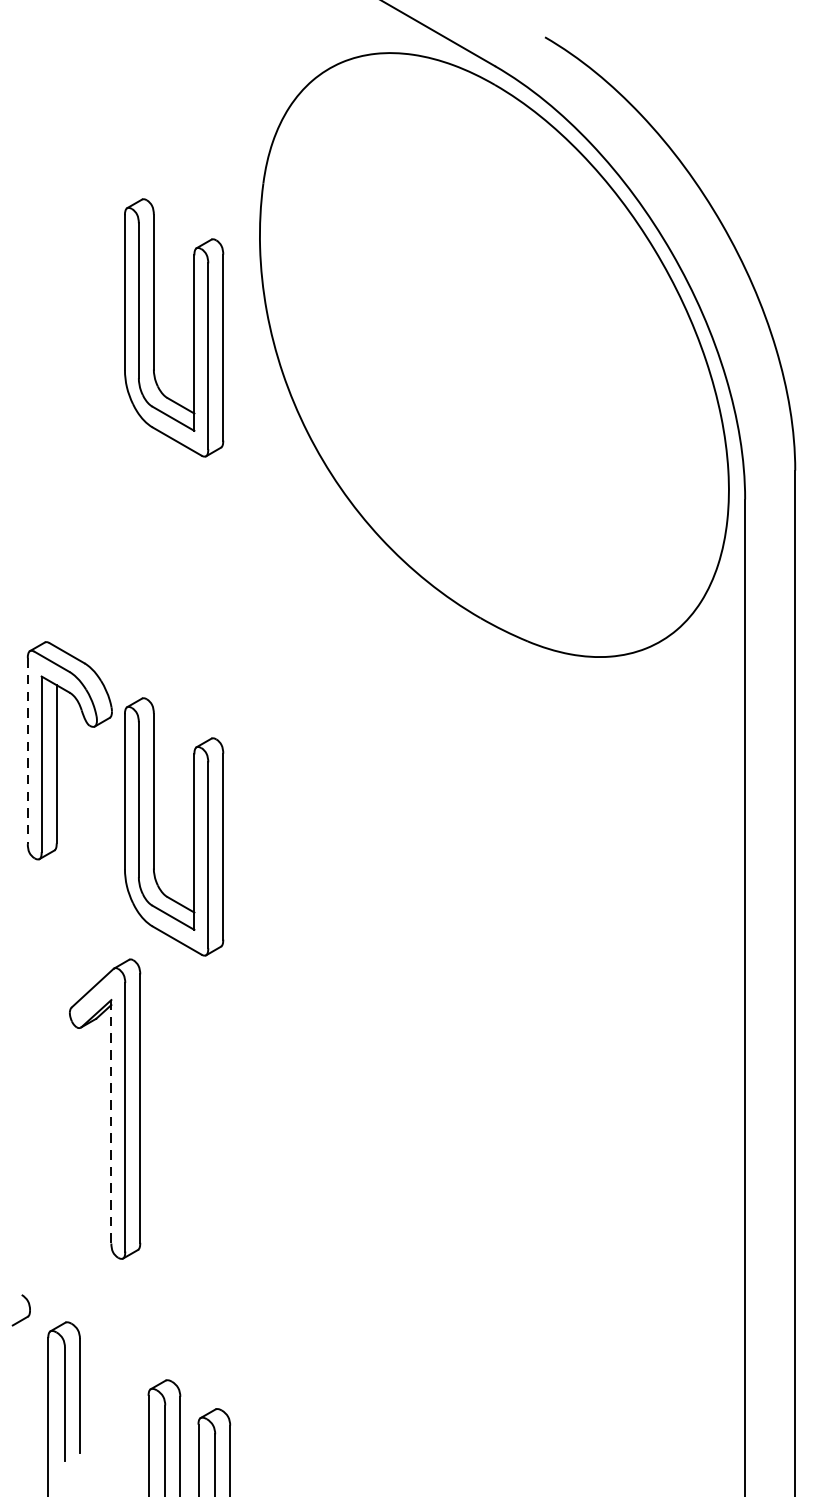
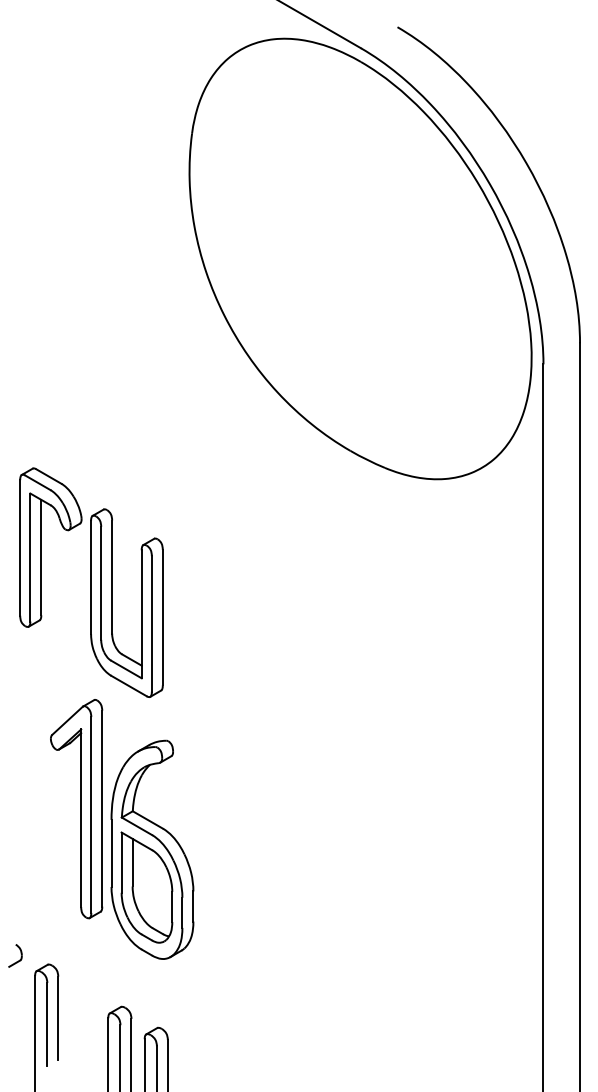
part: (154, 326) -> (112, 238), removed
line: (28, 750) -> (20, 547), dashed -> solid
line: (111, 1122) -> (81, 818), dashed -> solid
part: (209, 1164) -> (152, 849), added

